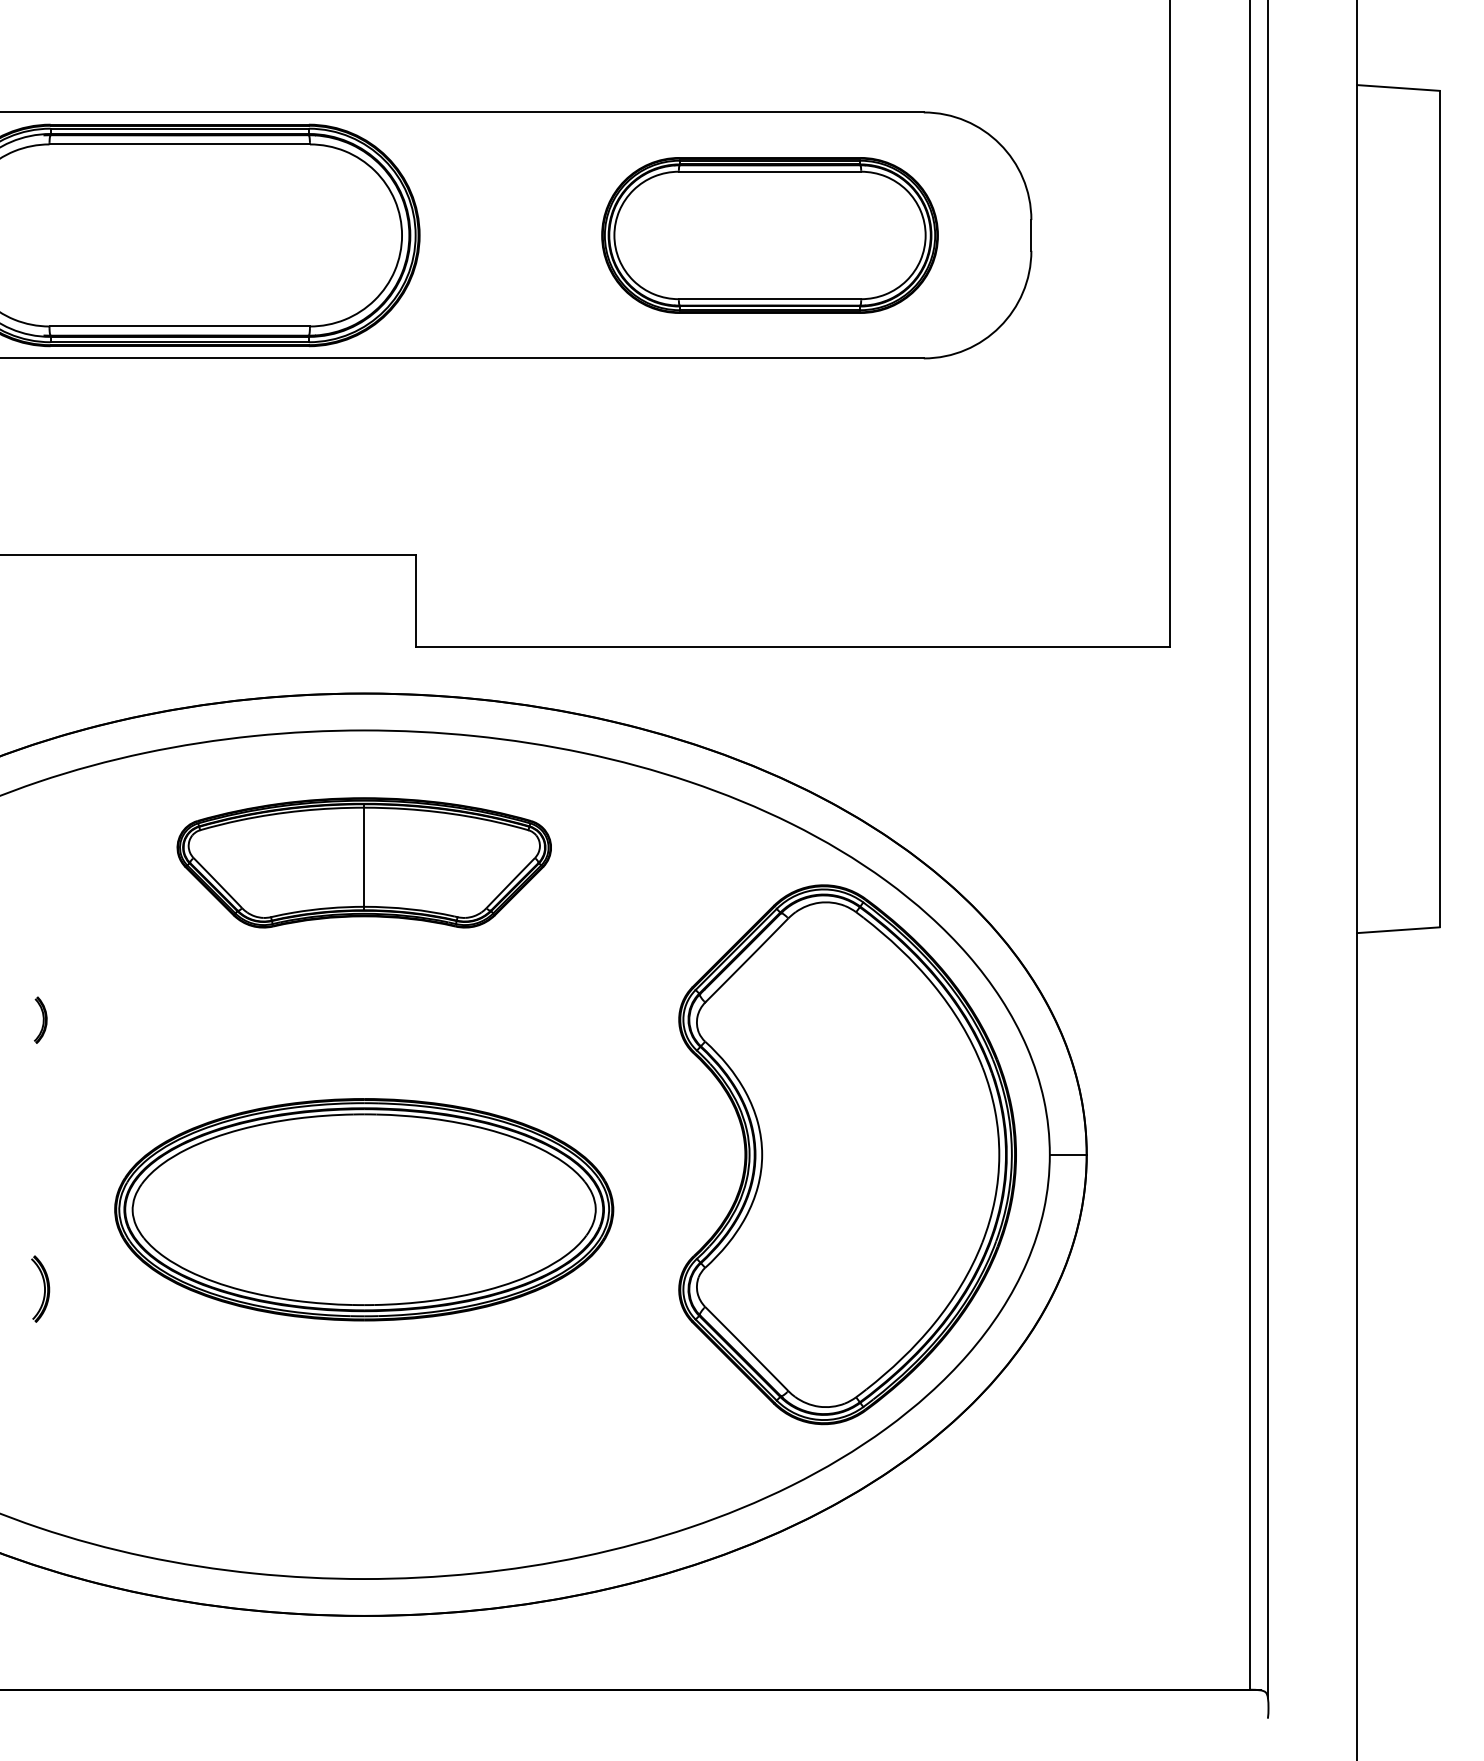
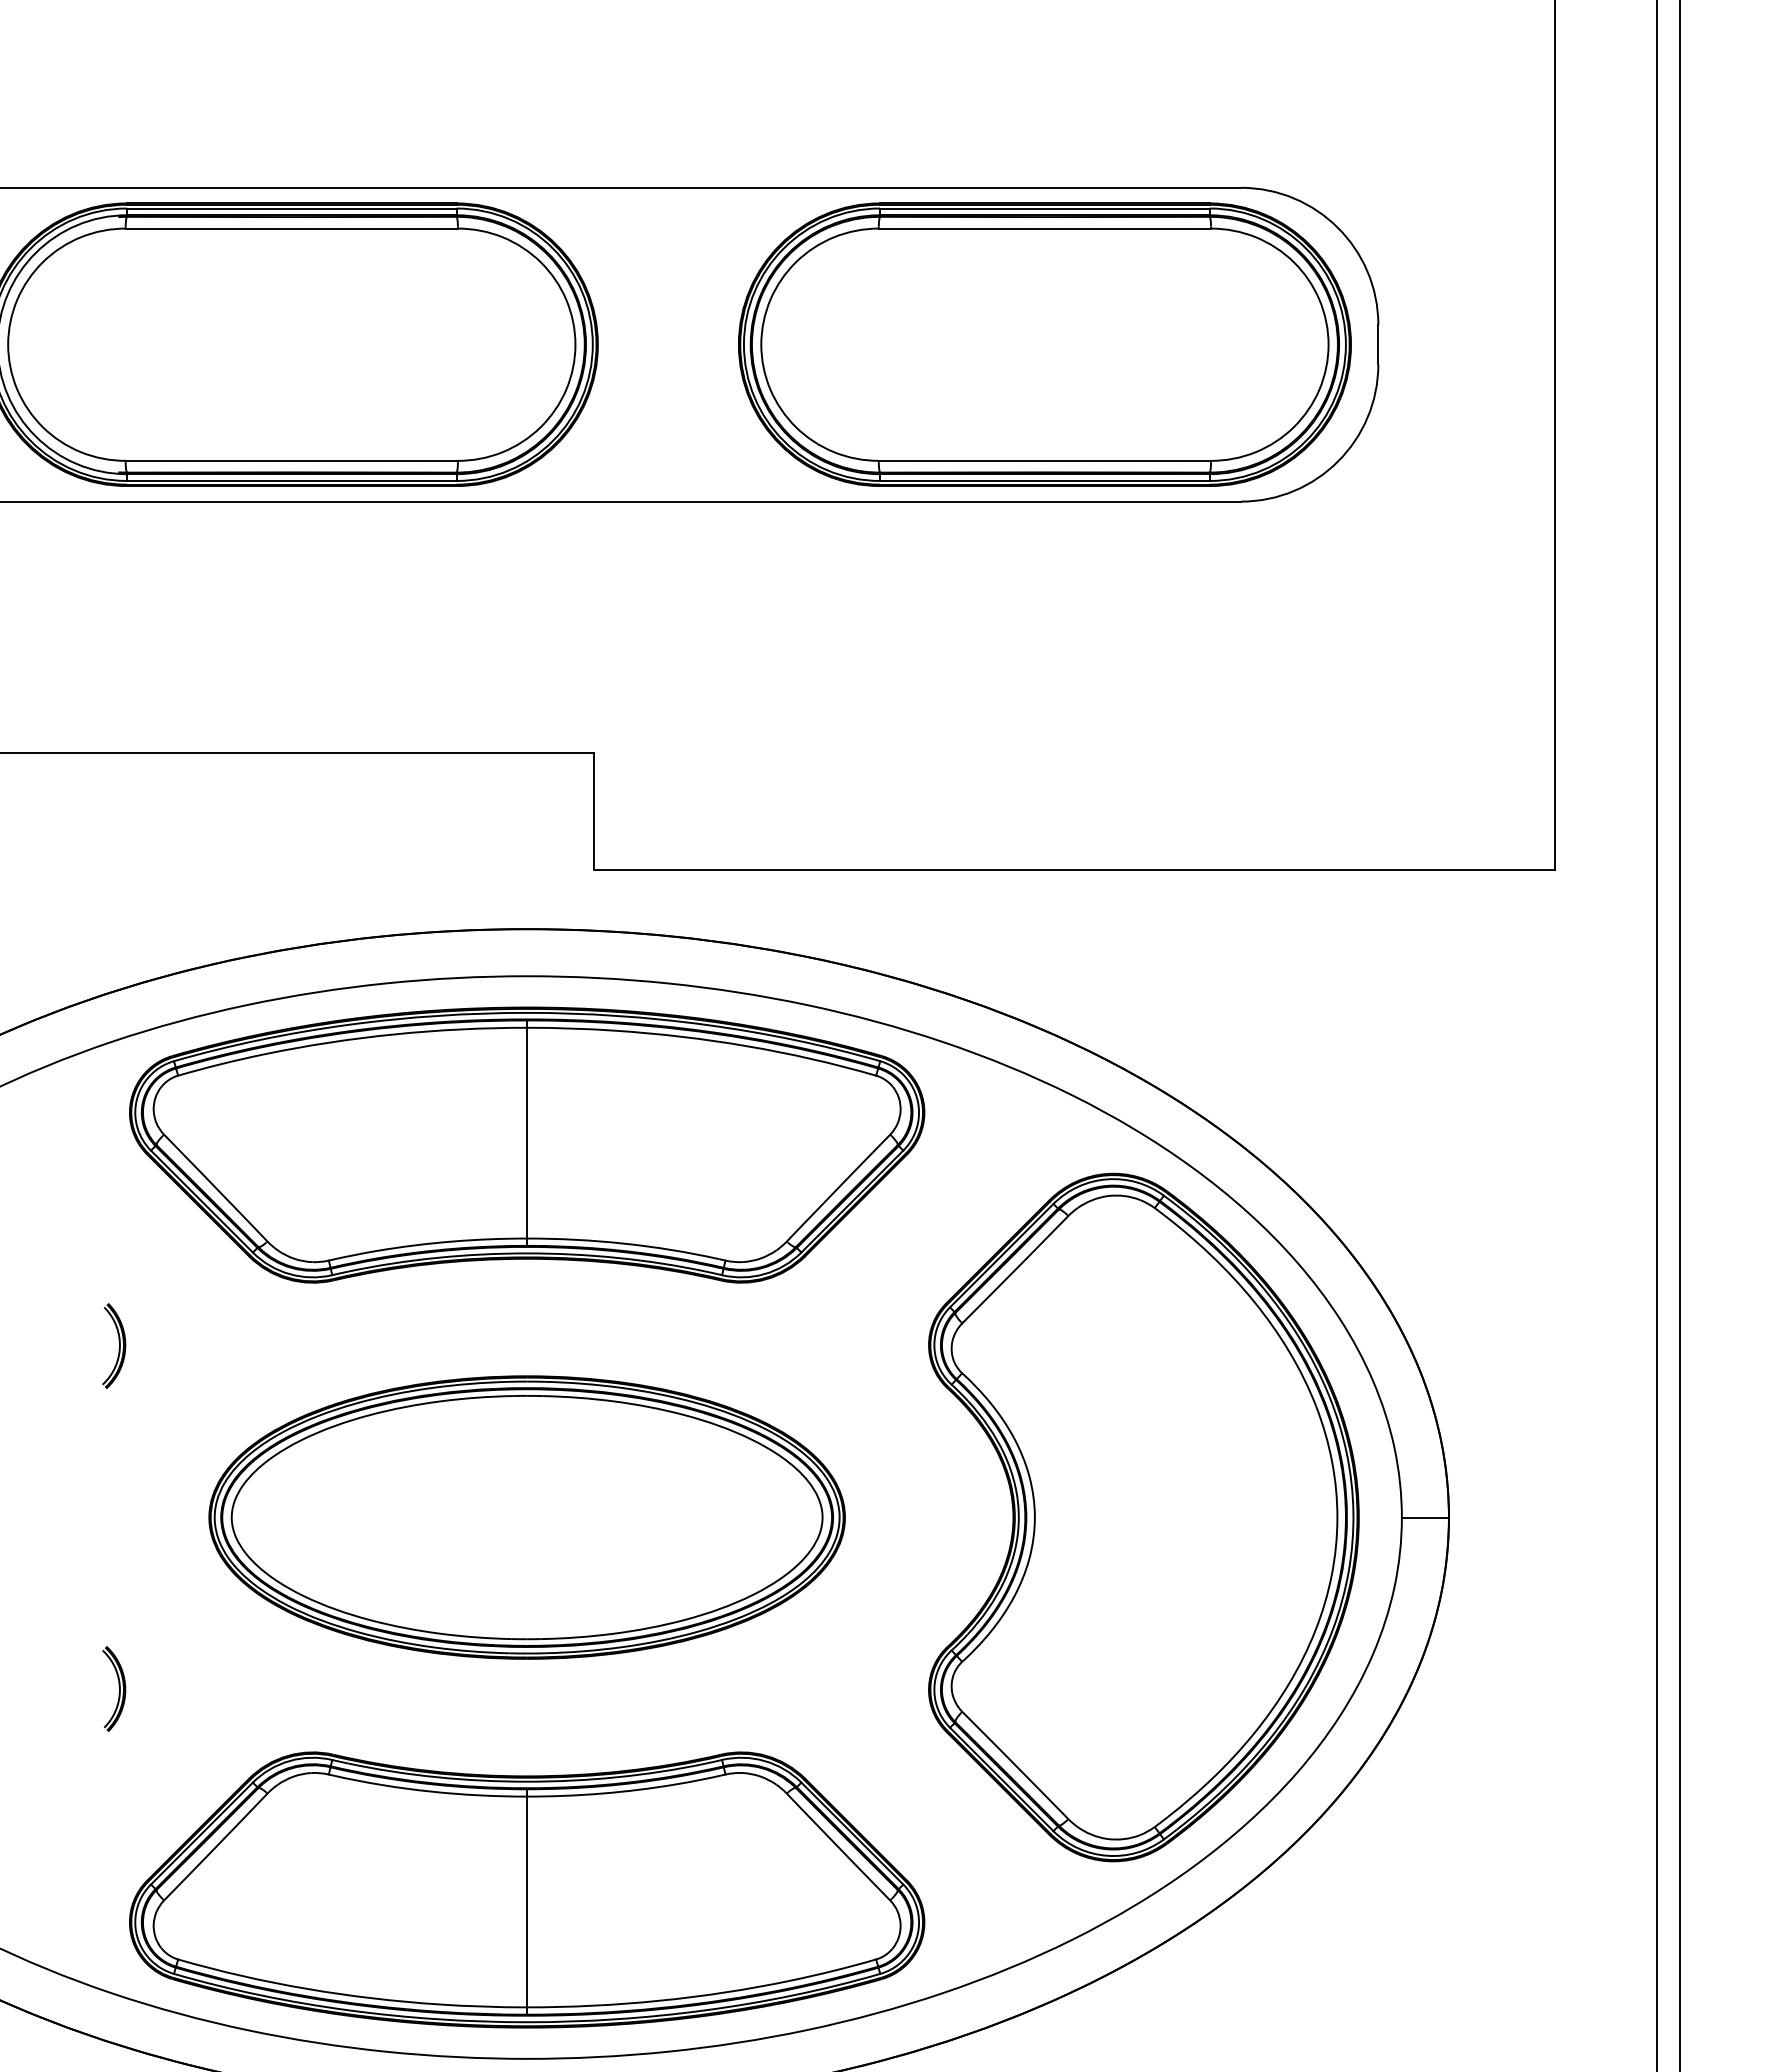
part: (769, 235) -> (1044, 344), size x1.43
part: (364, 862) -> (527, 1144), size x1.67
part: (40, 1019) -> (114, 1345), size x1.43
part: (364, 1209) -> (527, 1517), moved
part: (364, 1446) -> (527, 1889), added

